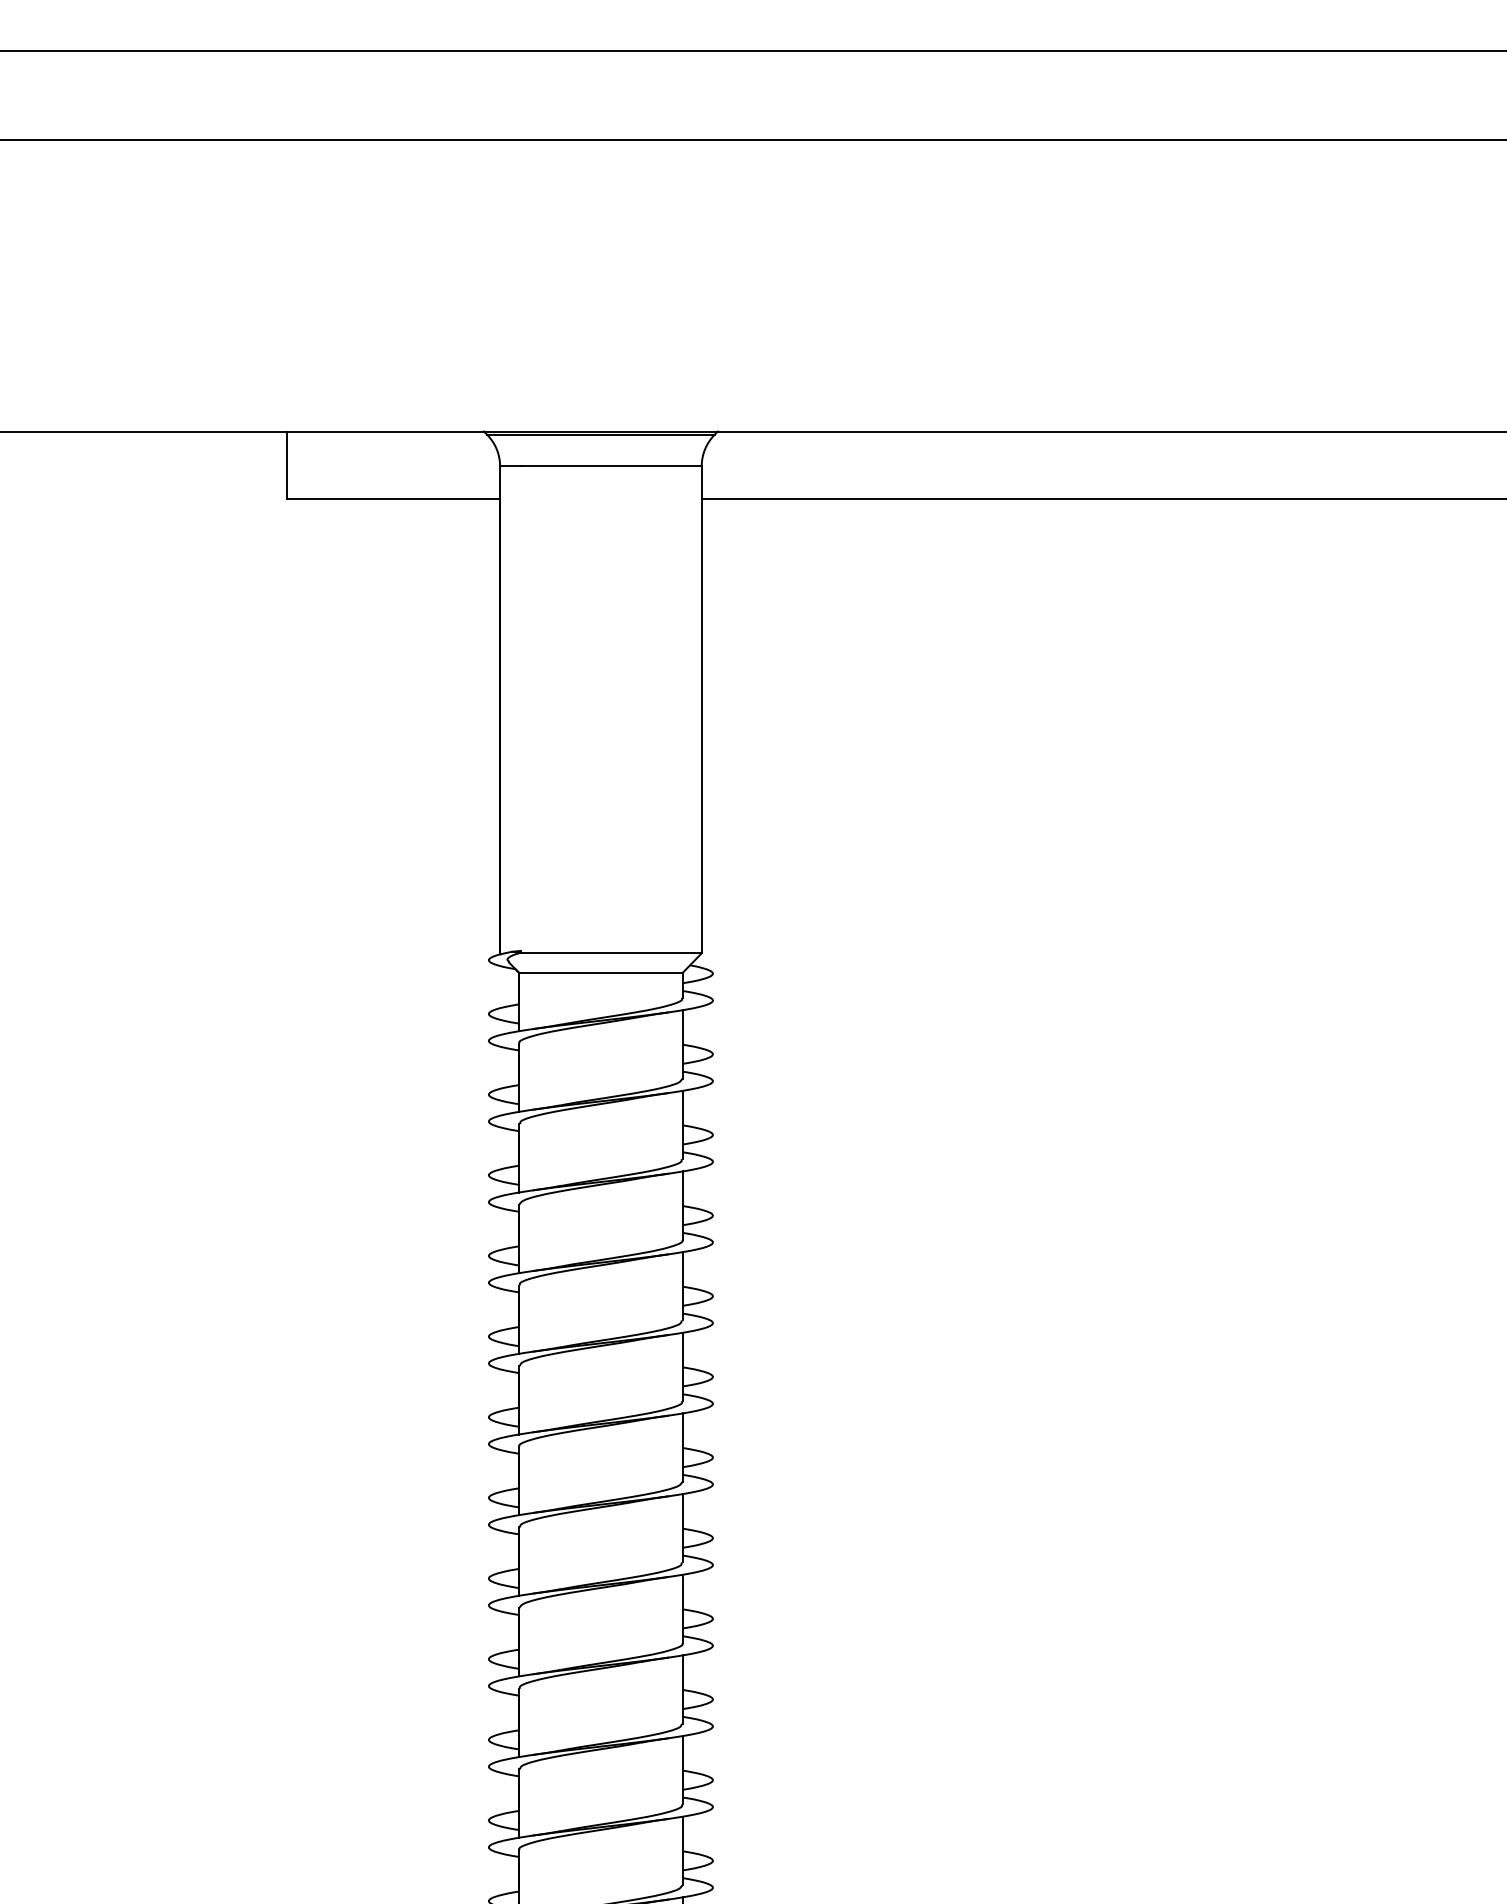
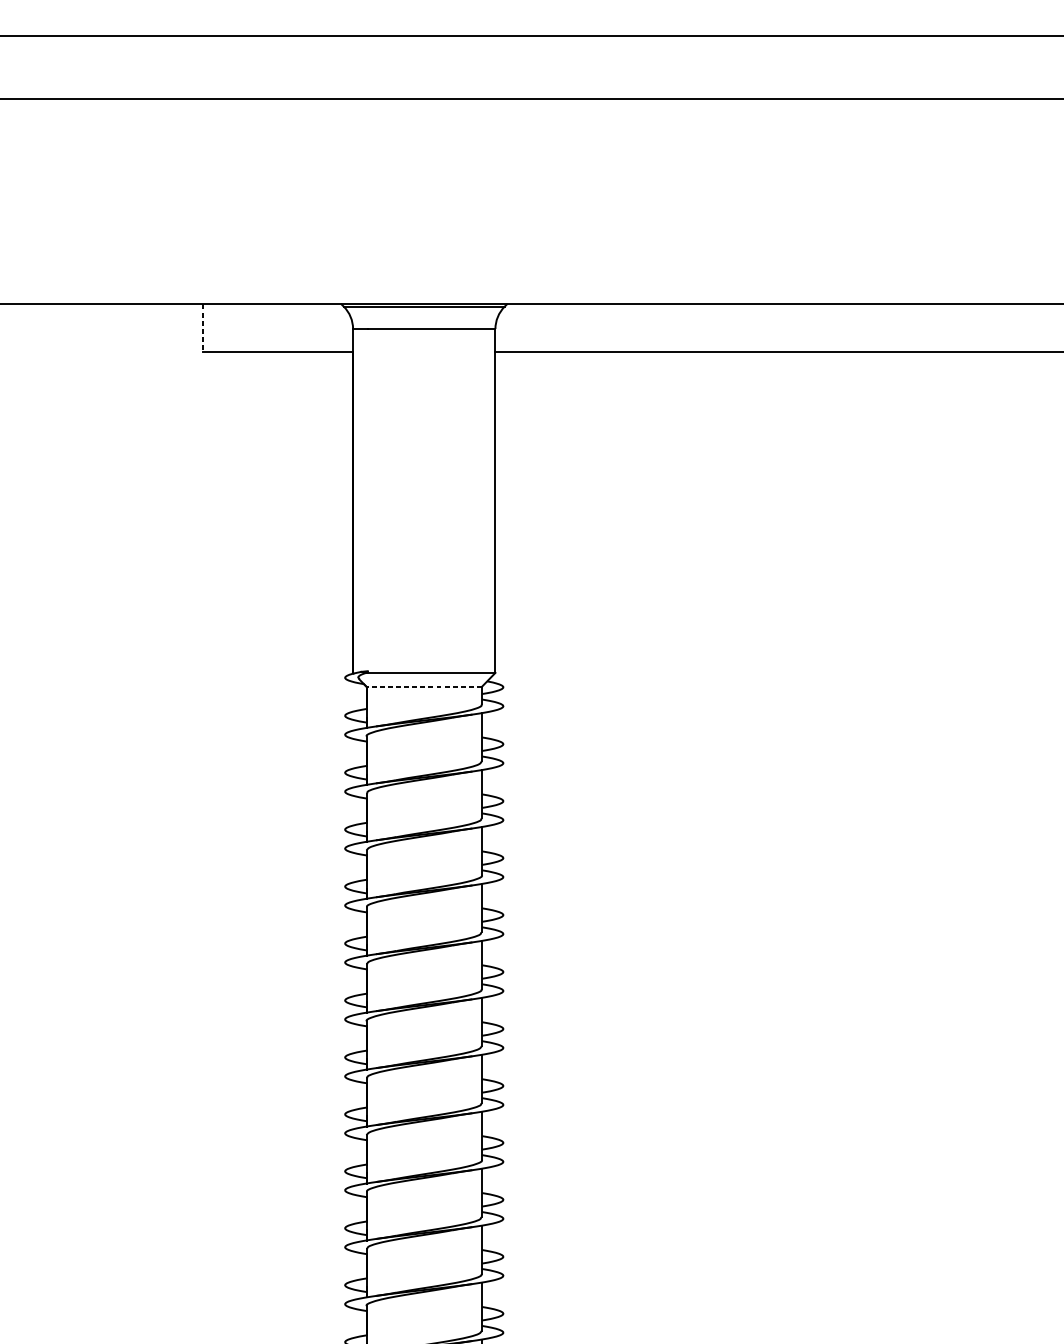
line: (287, 465) -> (202, 328), solid -> dashed
line: (600, 972) -> (423, 686), solid -> dashed

